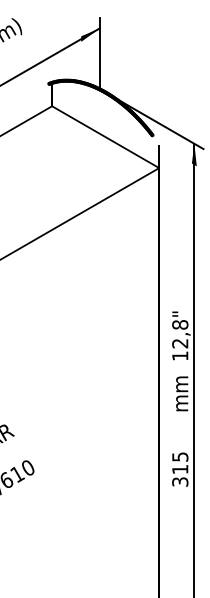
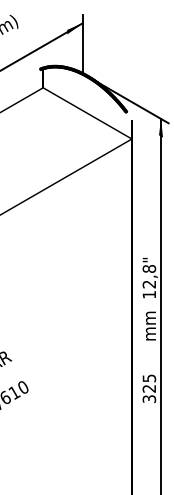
text: (180, 469) -> (149, 388), 315 -> 325

